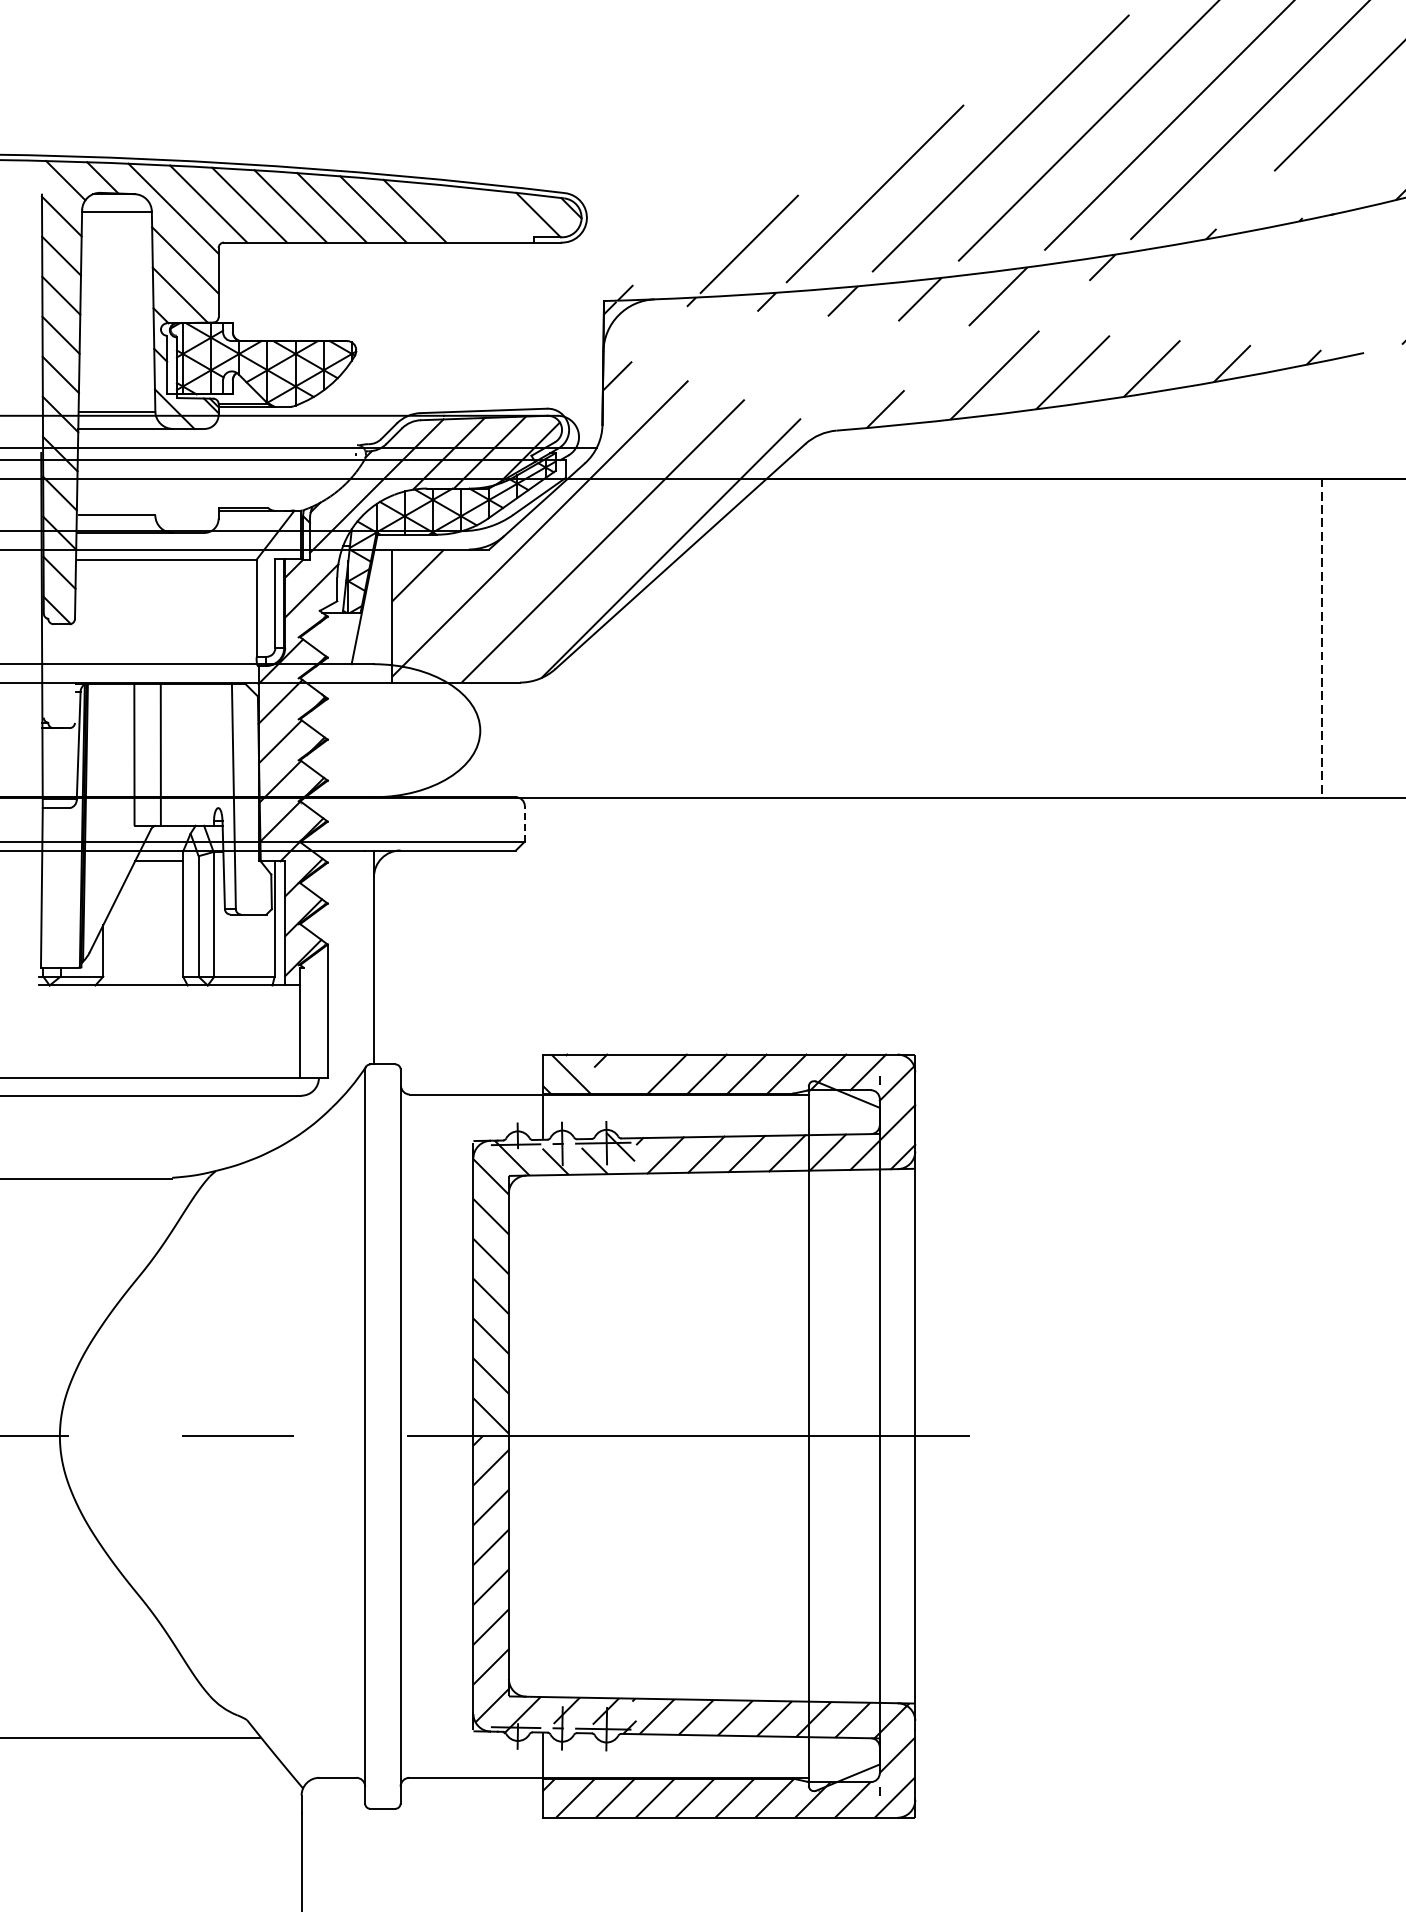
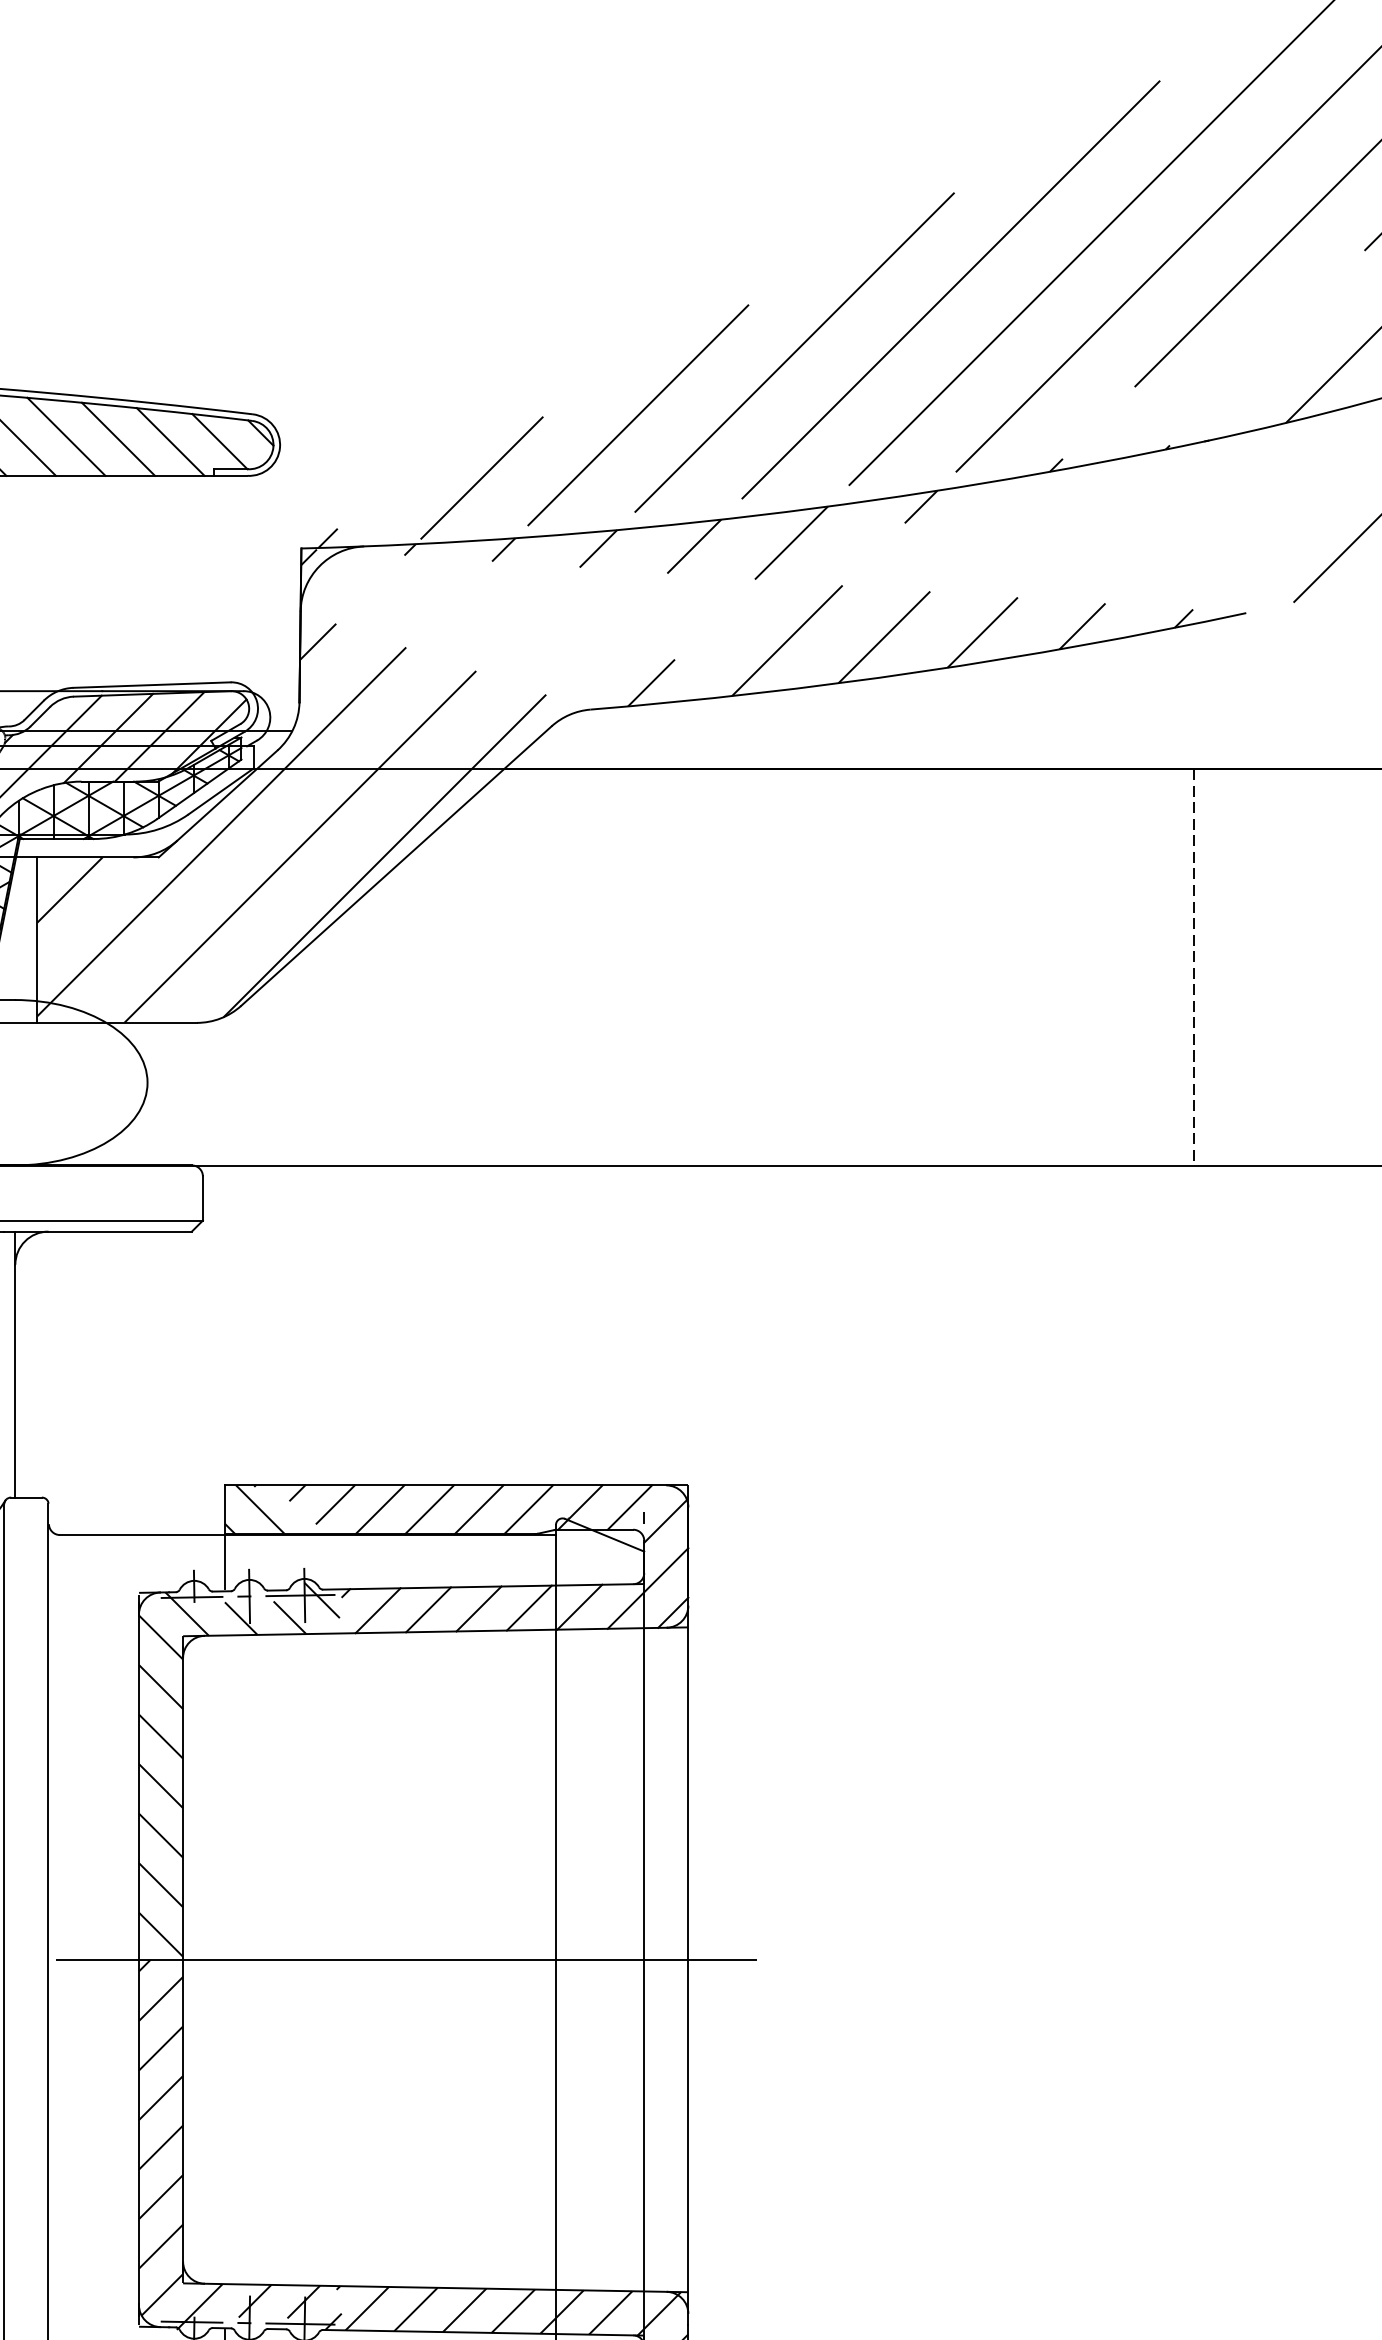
line: (456, 212) -> (117, 438), added
line: (498, 215) -> (170, 442), added
line: (524, 823) -> (202, 1198), dashed -> solid
line: (631, 1069) -> (335, 1503), added

